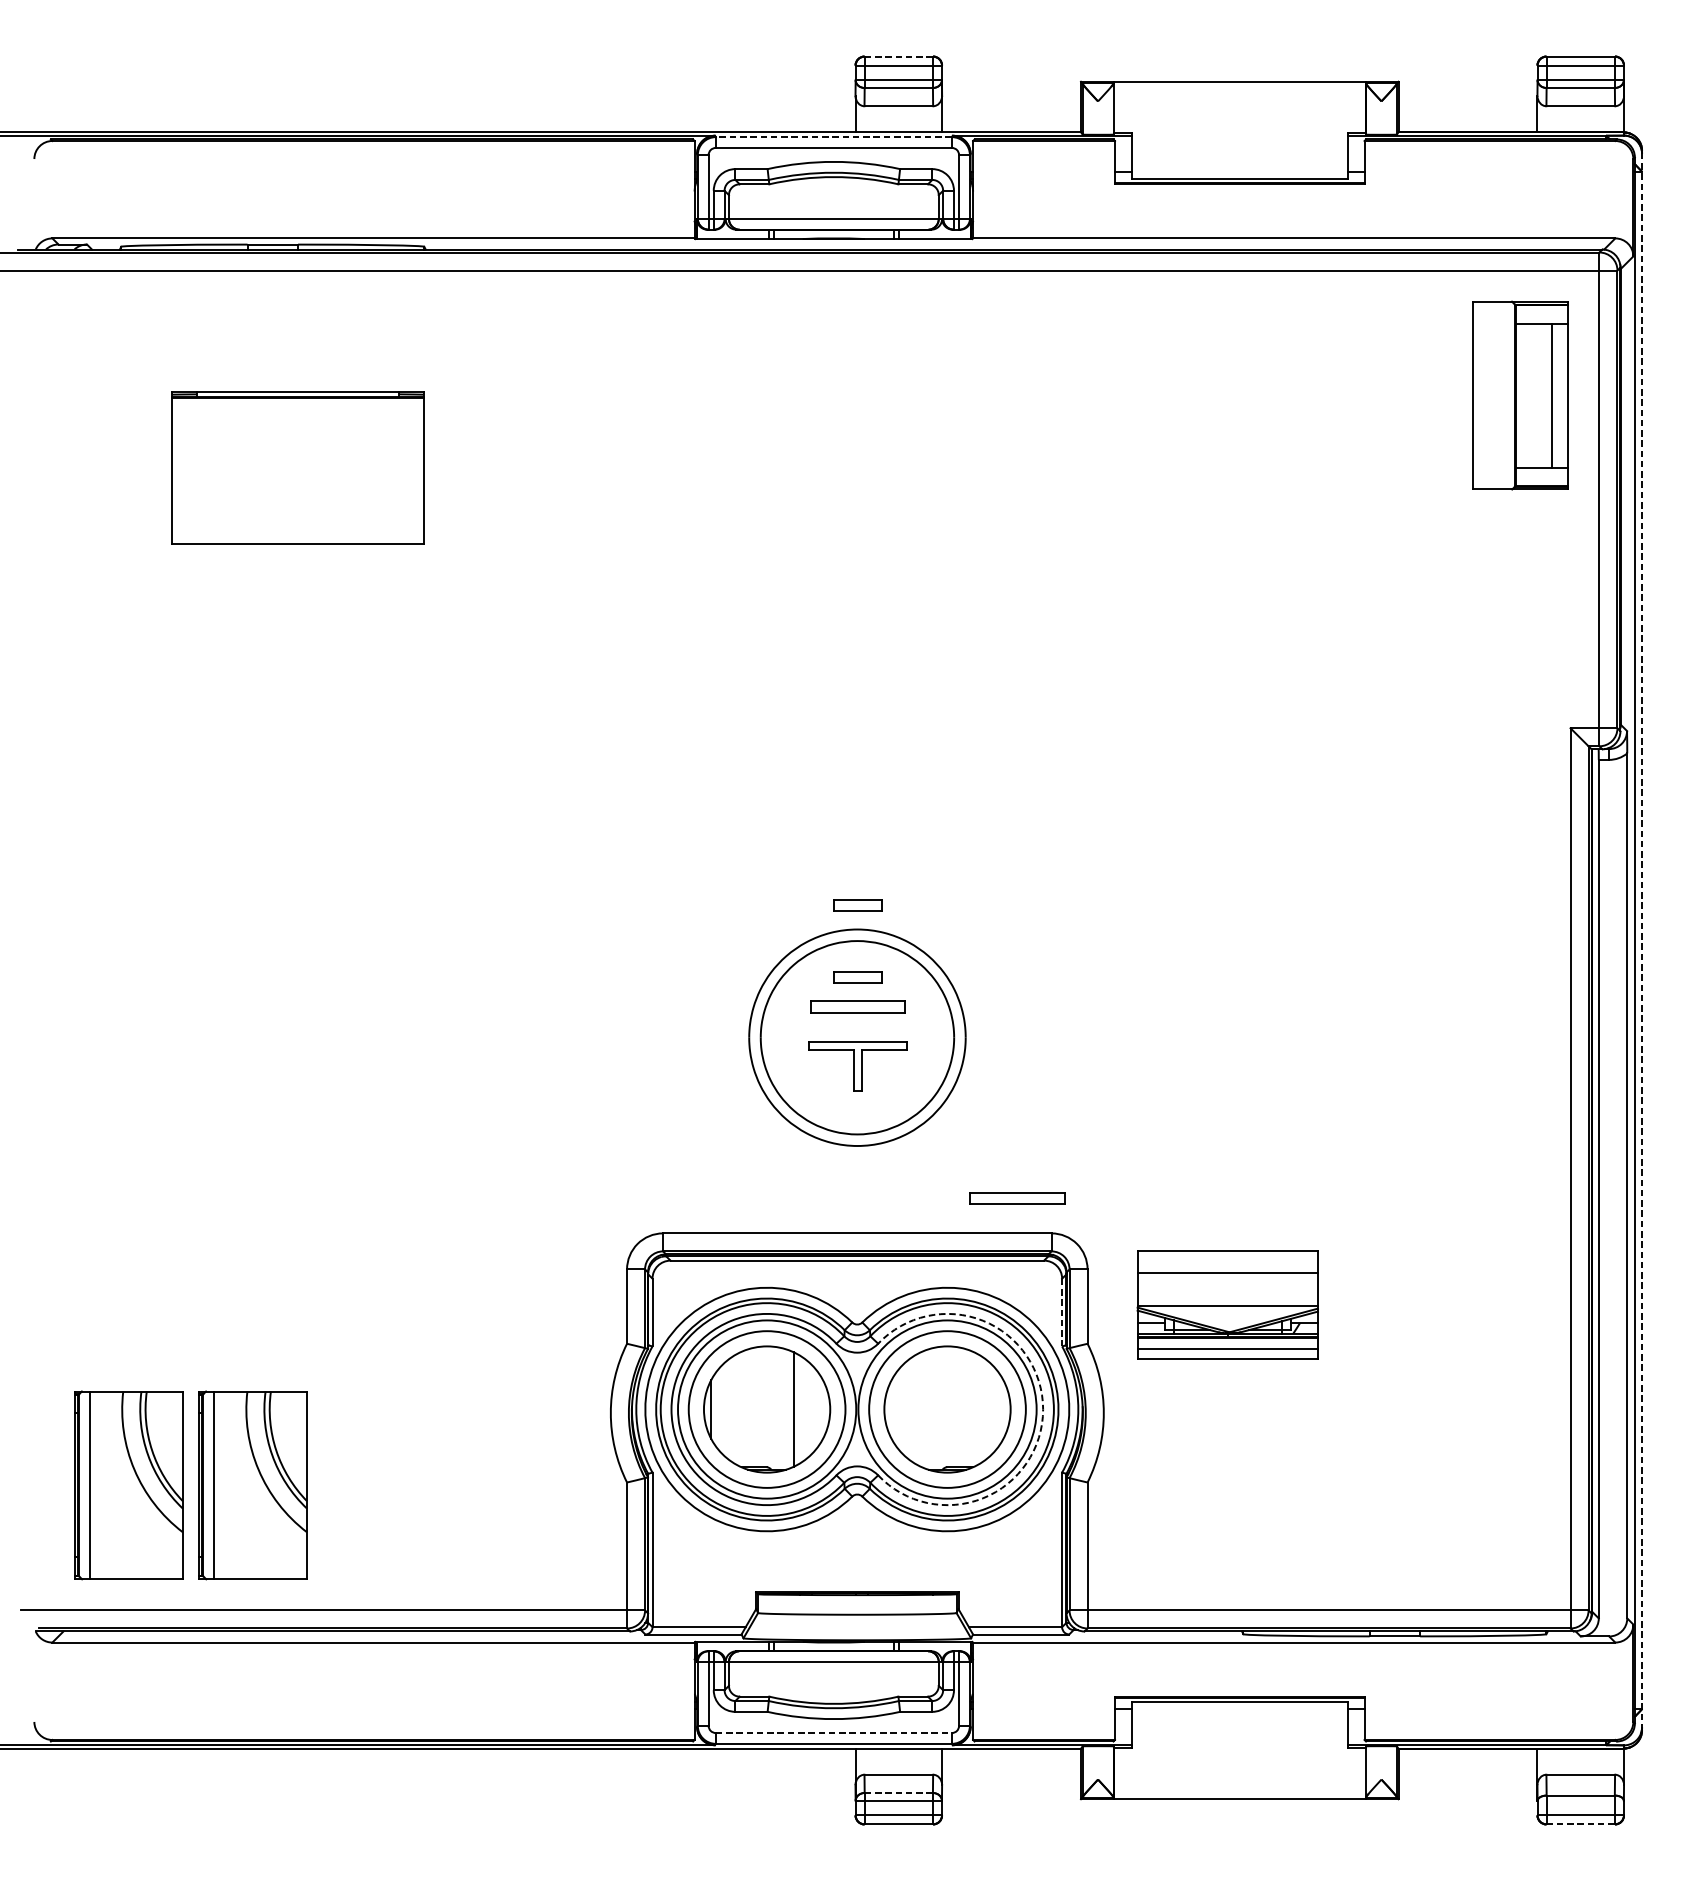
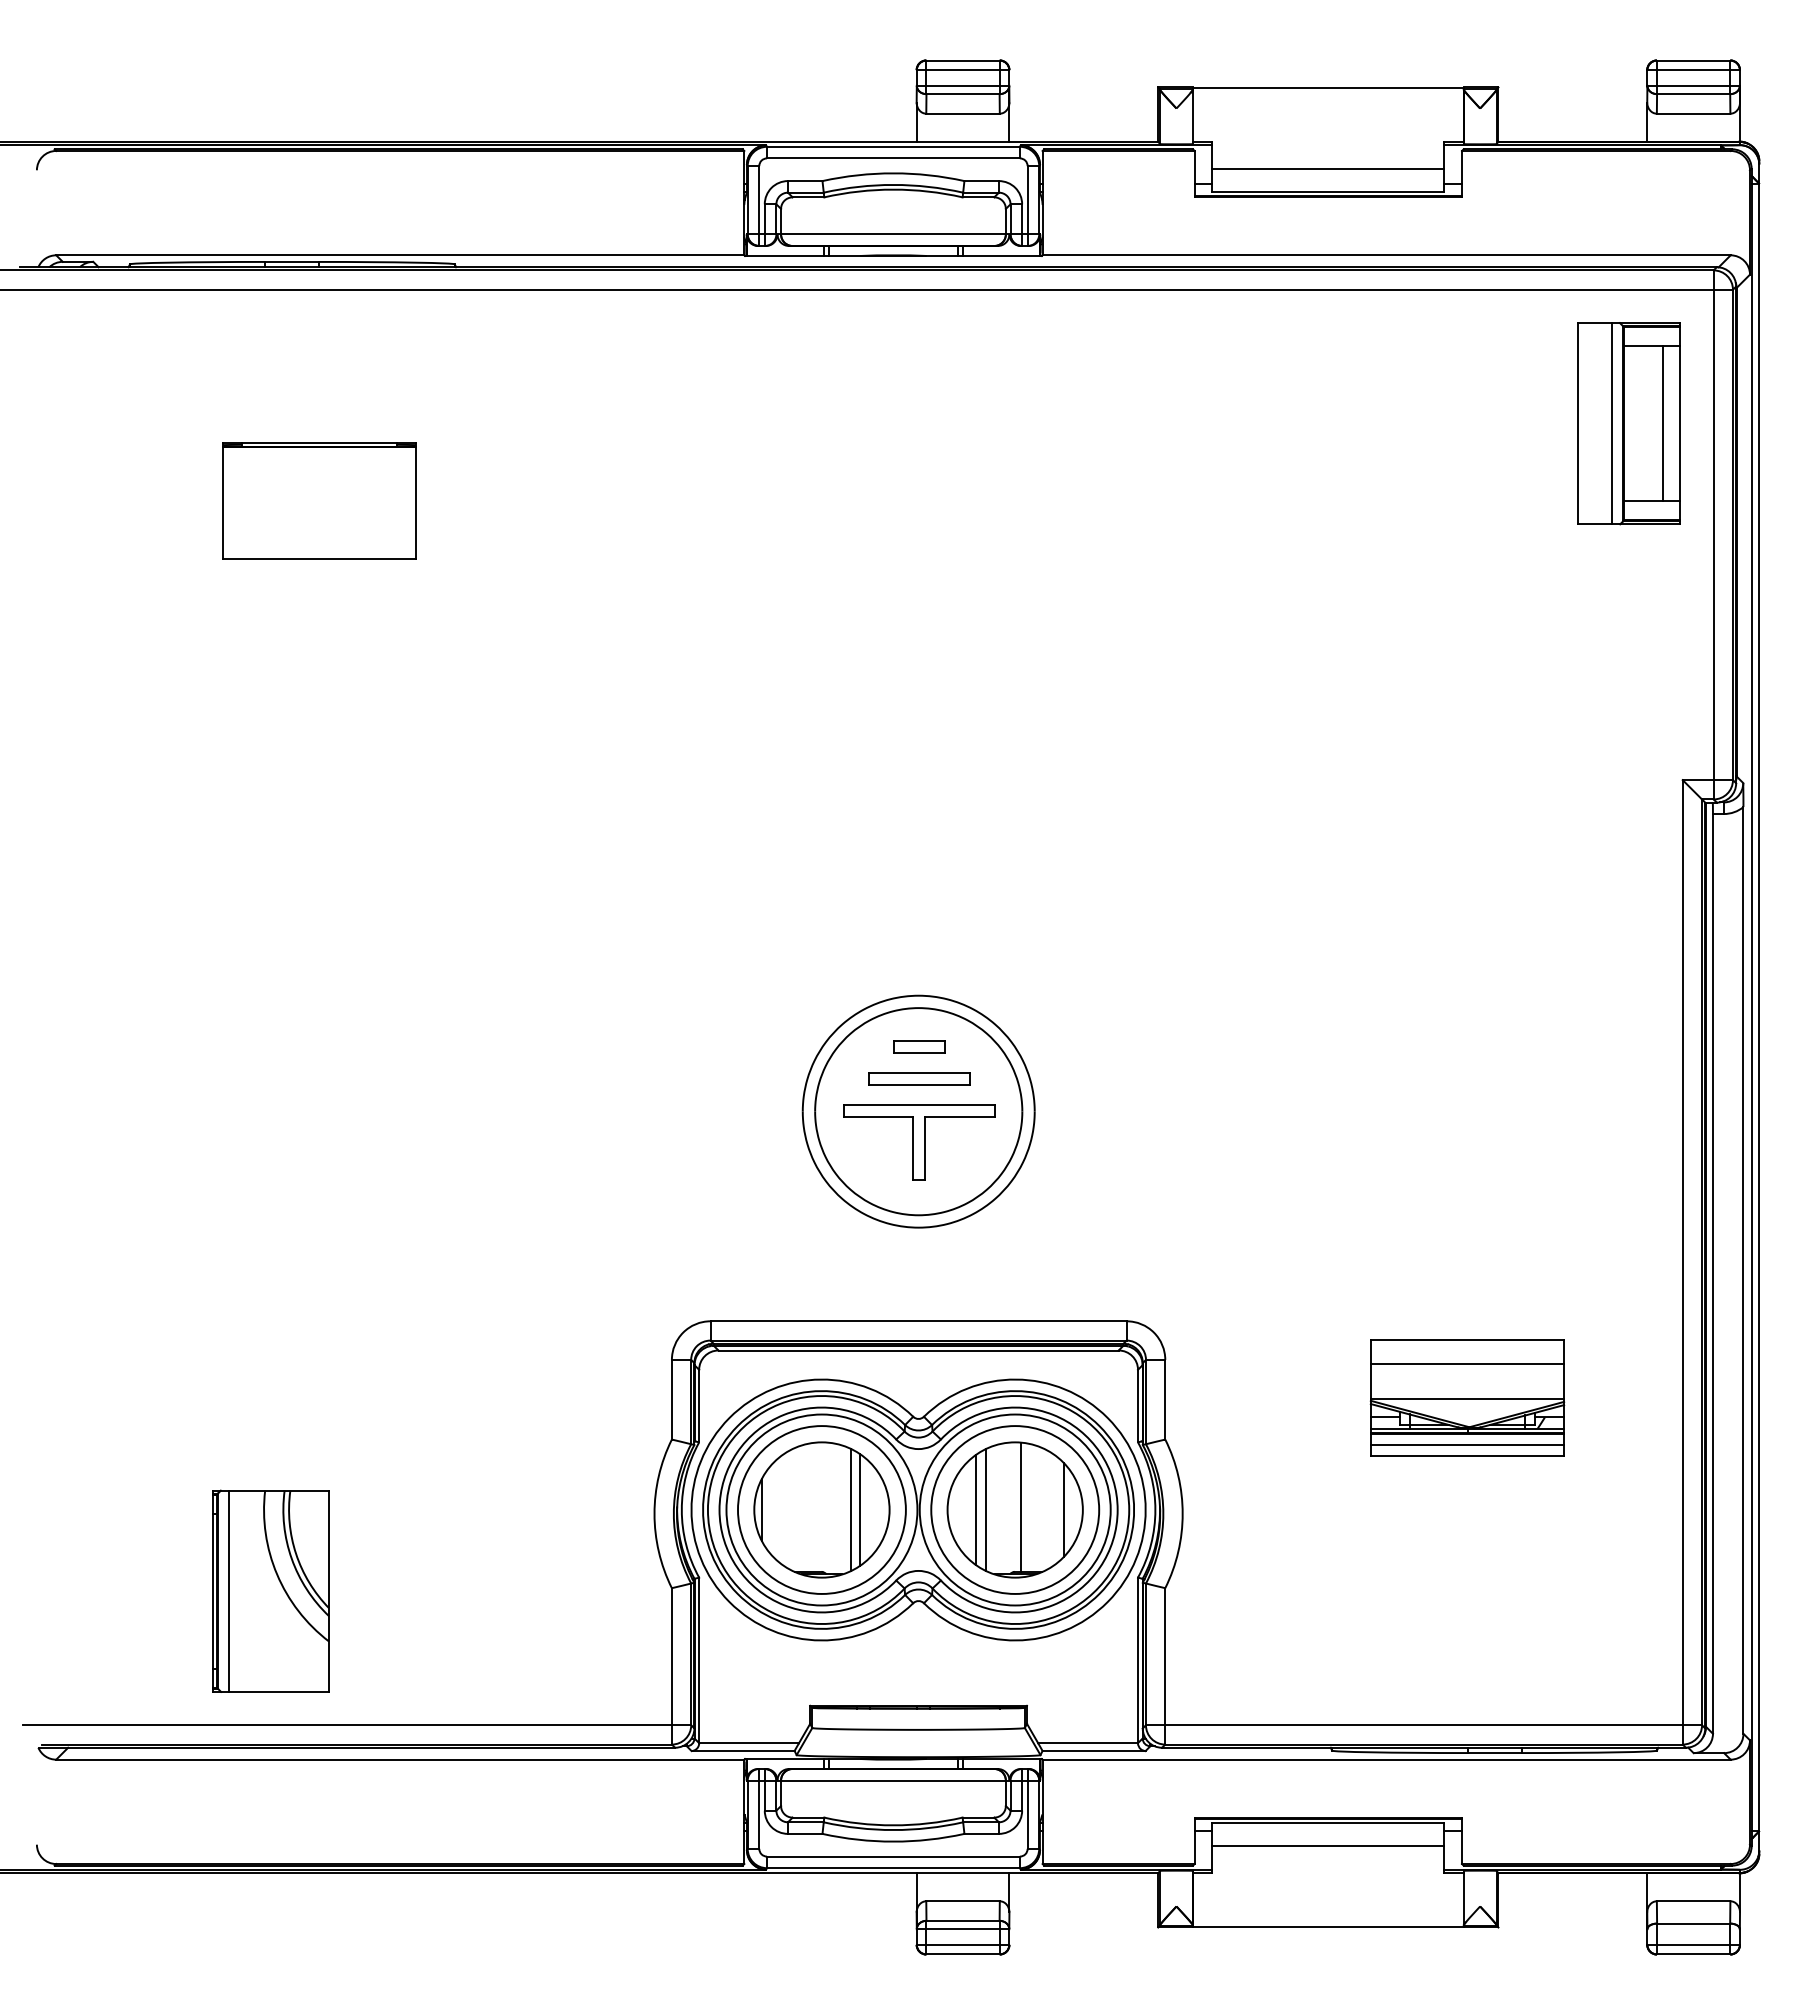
line: (899, 56) -> (963, 60), dashed -> solid
line: (832, 136) -> (892, 146), dashed -> solid
line: (1239, 157) -> (1328, 168), added
line: (1504, 395) -> (1611, 423), added
part: (298, 467) -> (319, 500), size x0.71
part: (858, 905) -> (919, 969), removed
line: (1642, 940) -> (1759, 1007), dashed -> solid
part: (858, 1066) -> (919, 1142), size x1.43
part: (1017, 1198) -> (1090, 1283), removed
part: (1227, 1304) -> (1467, 1397), moved
line: (1062, 1312) -> (1138, 1406), dashed -> solid
line: (953, 1406) -> (1021, 1506), added
line: (803, 1409) -> (860, 1509), added
line: (911, 1409) -> (976, 1509), added
line: (919, 1409) -> (985, 1509), added
line: (992, 1409) -> (1063, 1509), added
arc: (1042, 1410) -> (1117, 1510), dashed -> solid
part: (128, 1484) -> (137, 1590), removed
line: (1239, 1723) -> (1328, 1846), added
line: (833, 1732) -> (893, 1856), dashed -> solid
line: (899, 1792) -> (963, 1920), dashed -> solid
line: (1580, 1824) -> (1693, 1954), dashed -> solid

